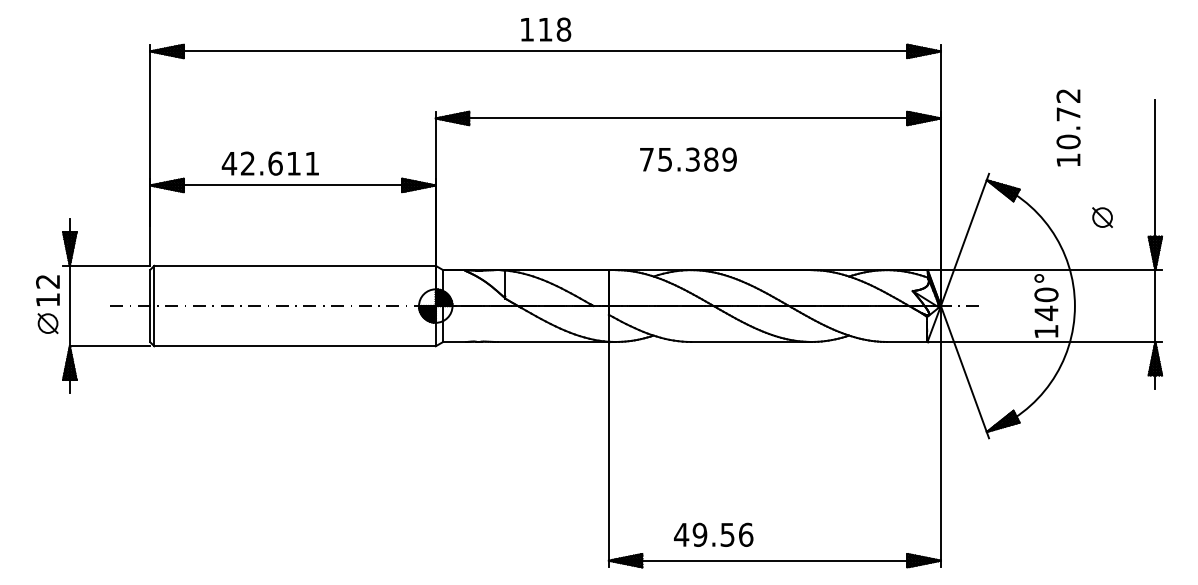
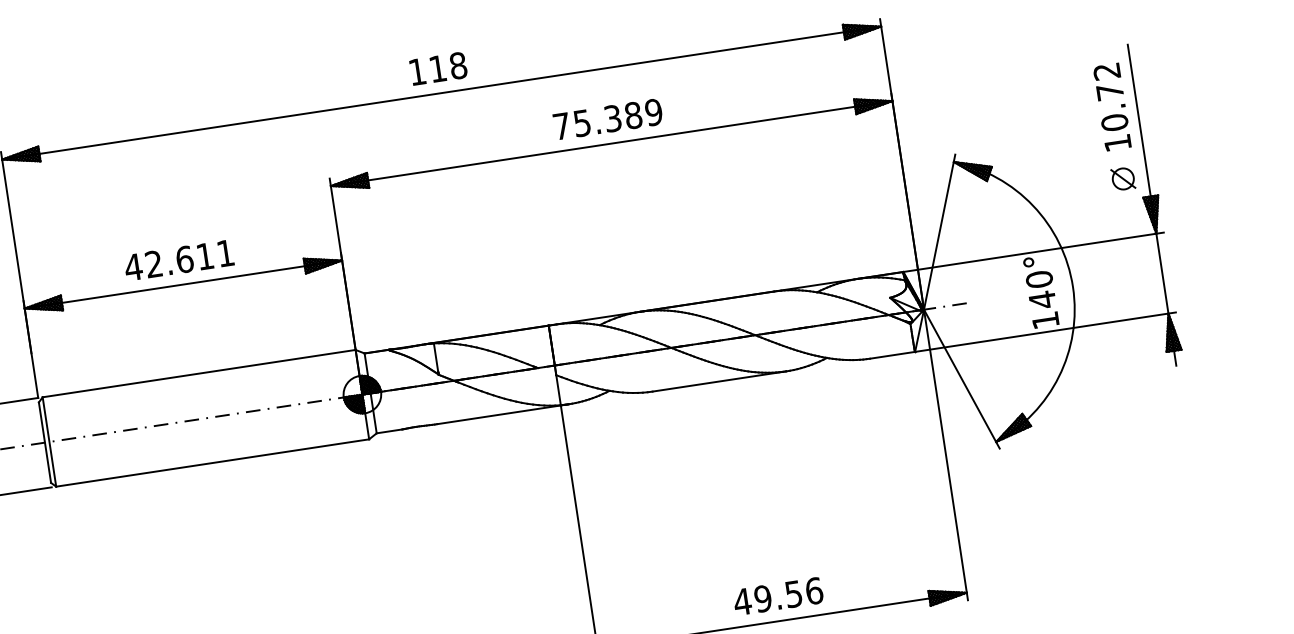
text: (1068, 127) -> (1112, 106), moved
text: (688, 159) -> (608, 119), moved
text: (269, 163) -> (178, 260), moved
part: (1102, 217) -> (1123, 178), moved
text: (713, 534) -> (778, 596), moved

